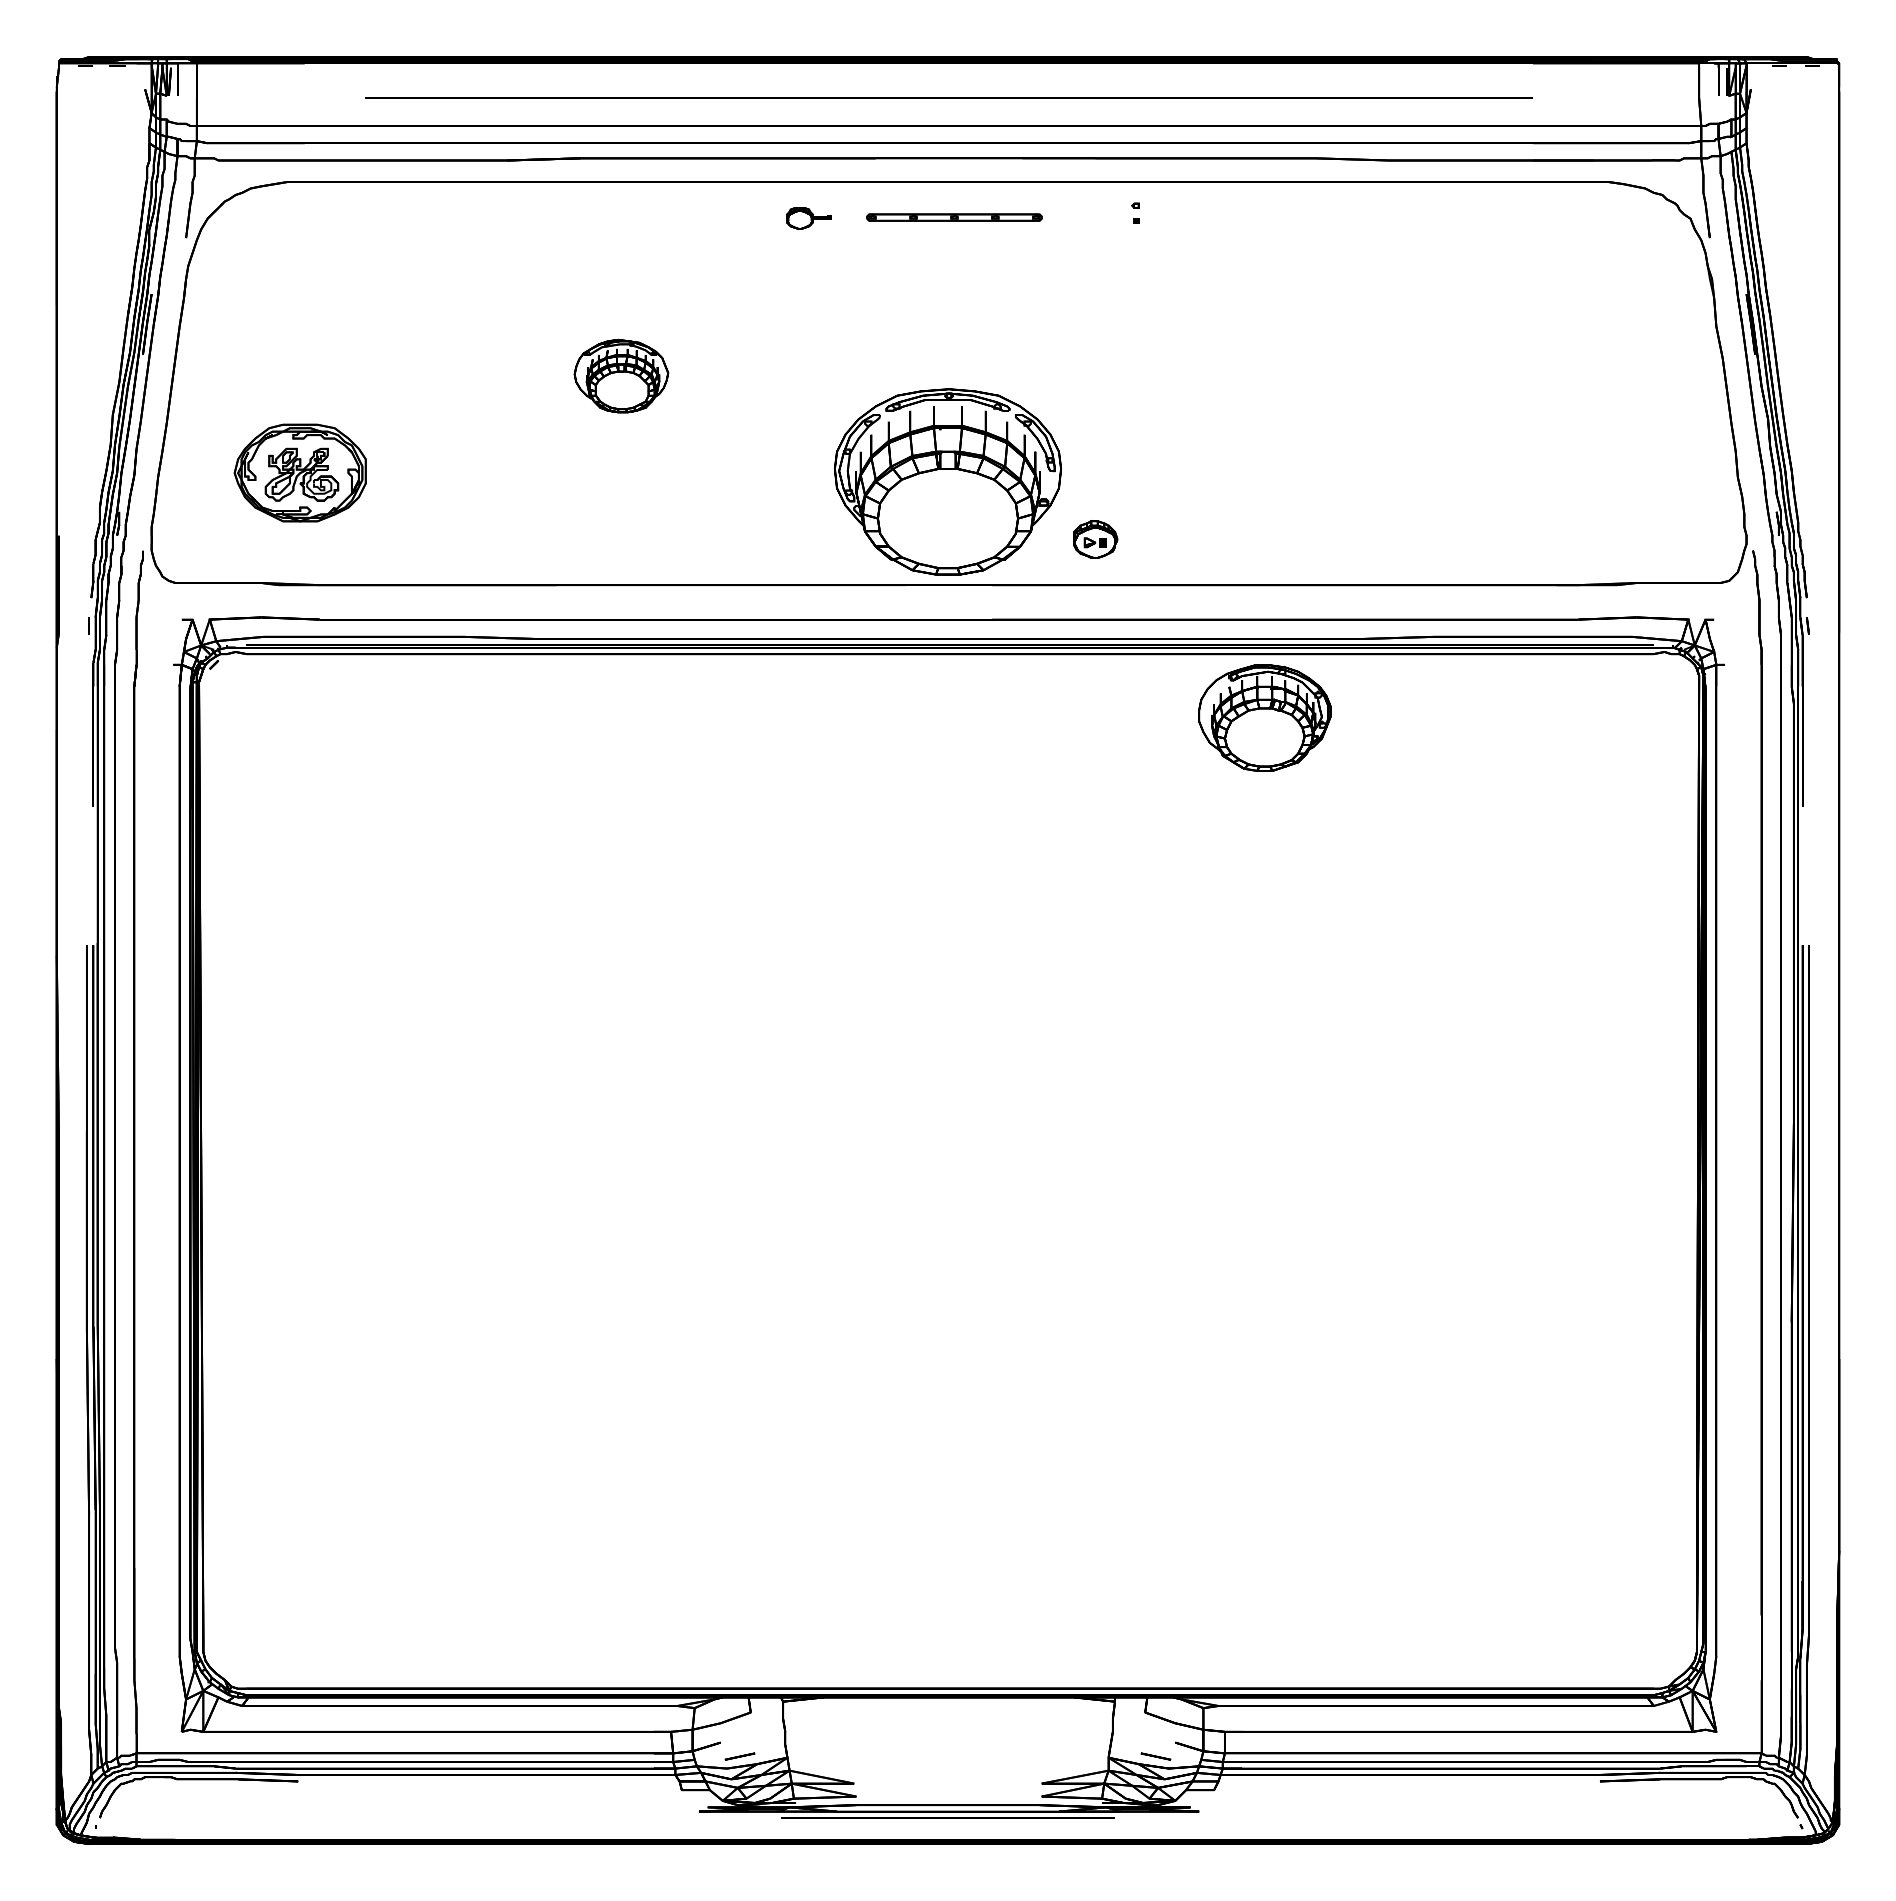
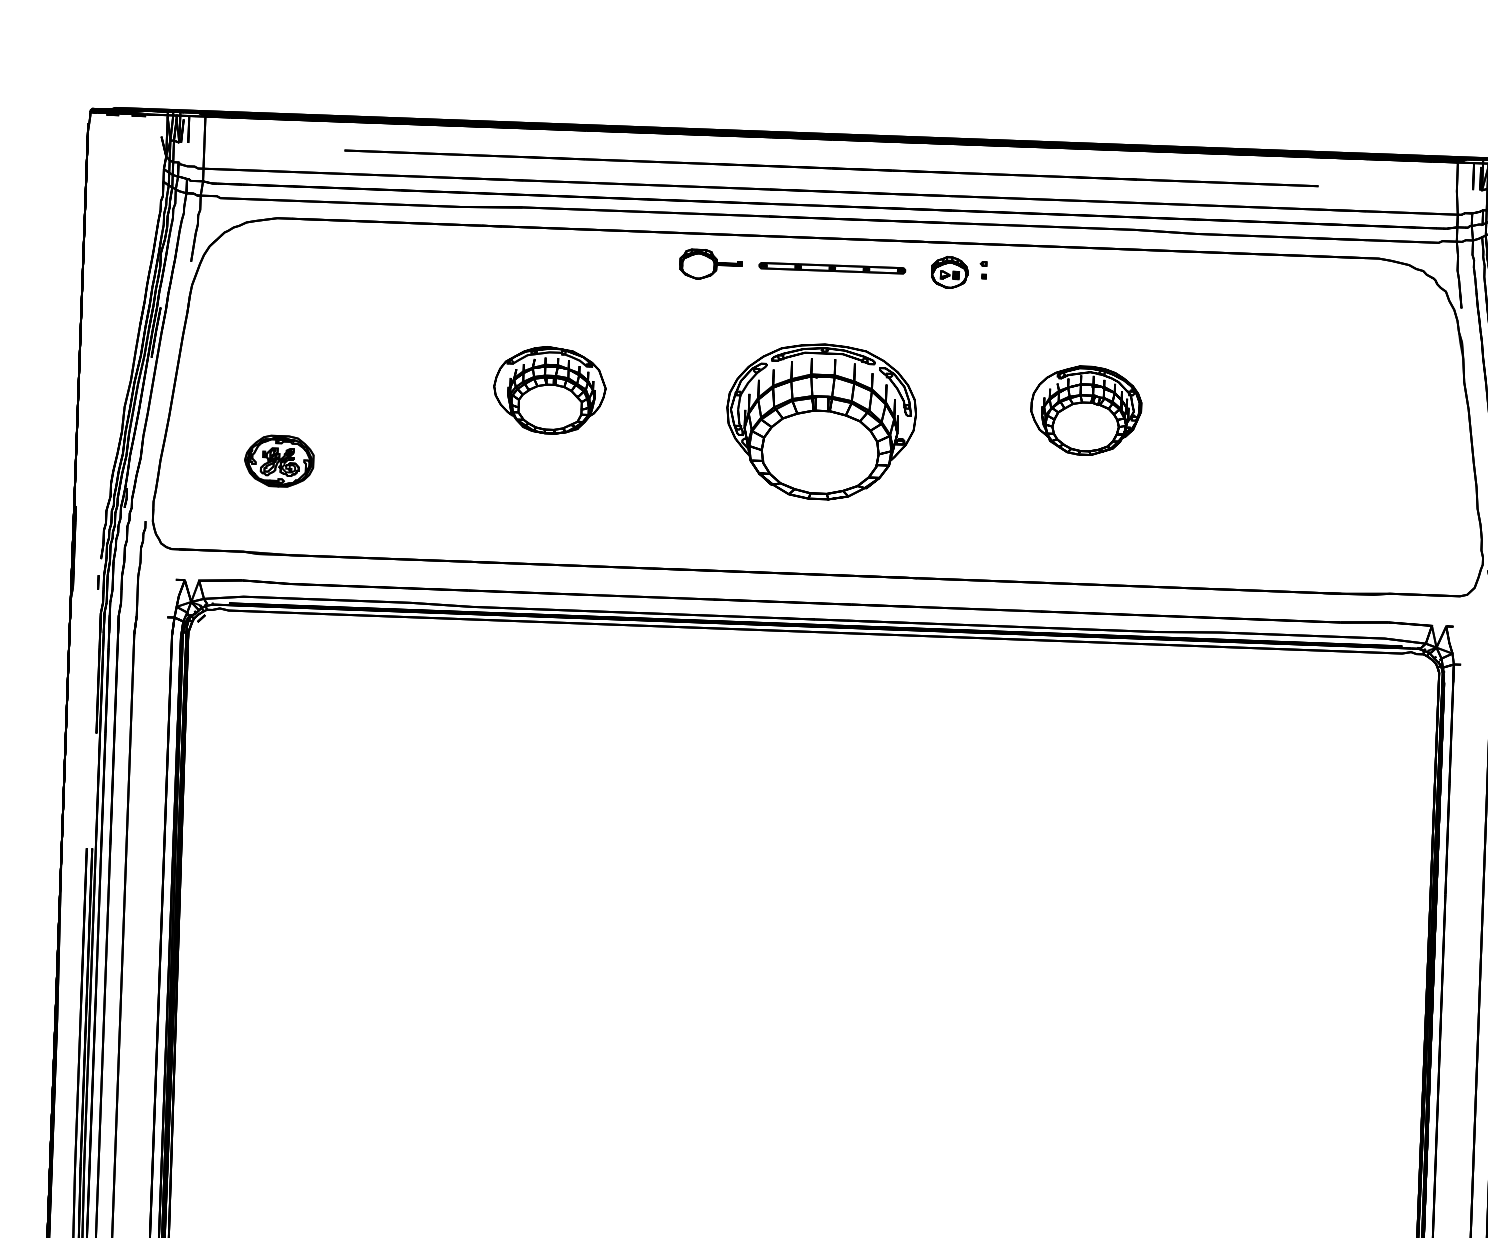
part: (808, 218) -> (710, 264), size x1.67
part: (621, 375) -> (549, 389), size x1.43
part: (300, 472) -> (279, 460), size x0.62
part: (947, 481) -> (820, 421), moved
part: (1095, 539) -> (949, 272), moved
part: (1264, 717) -> (1085, 410), moved

